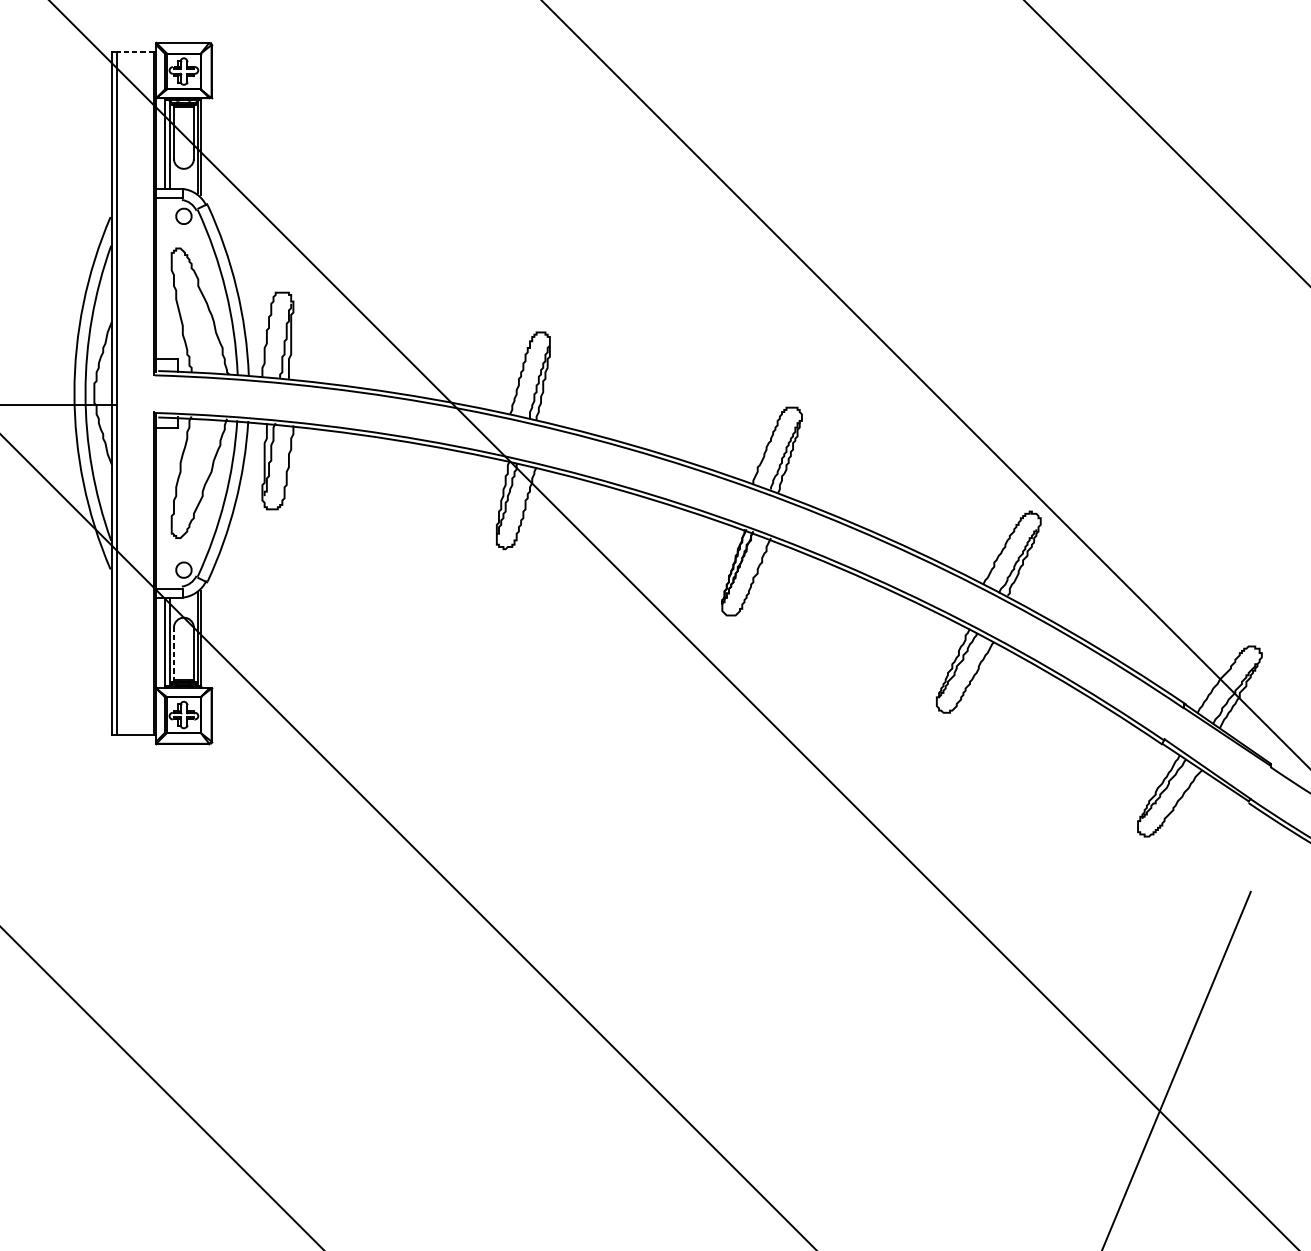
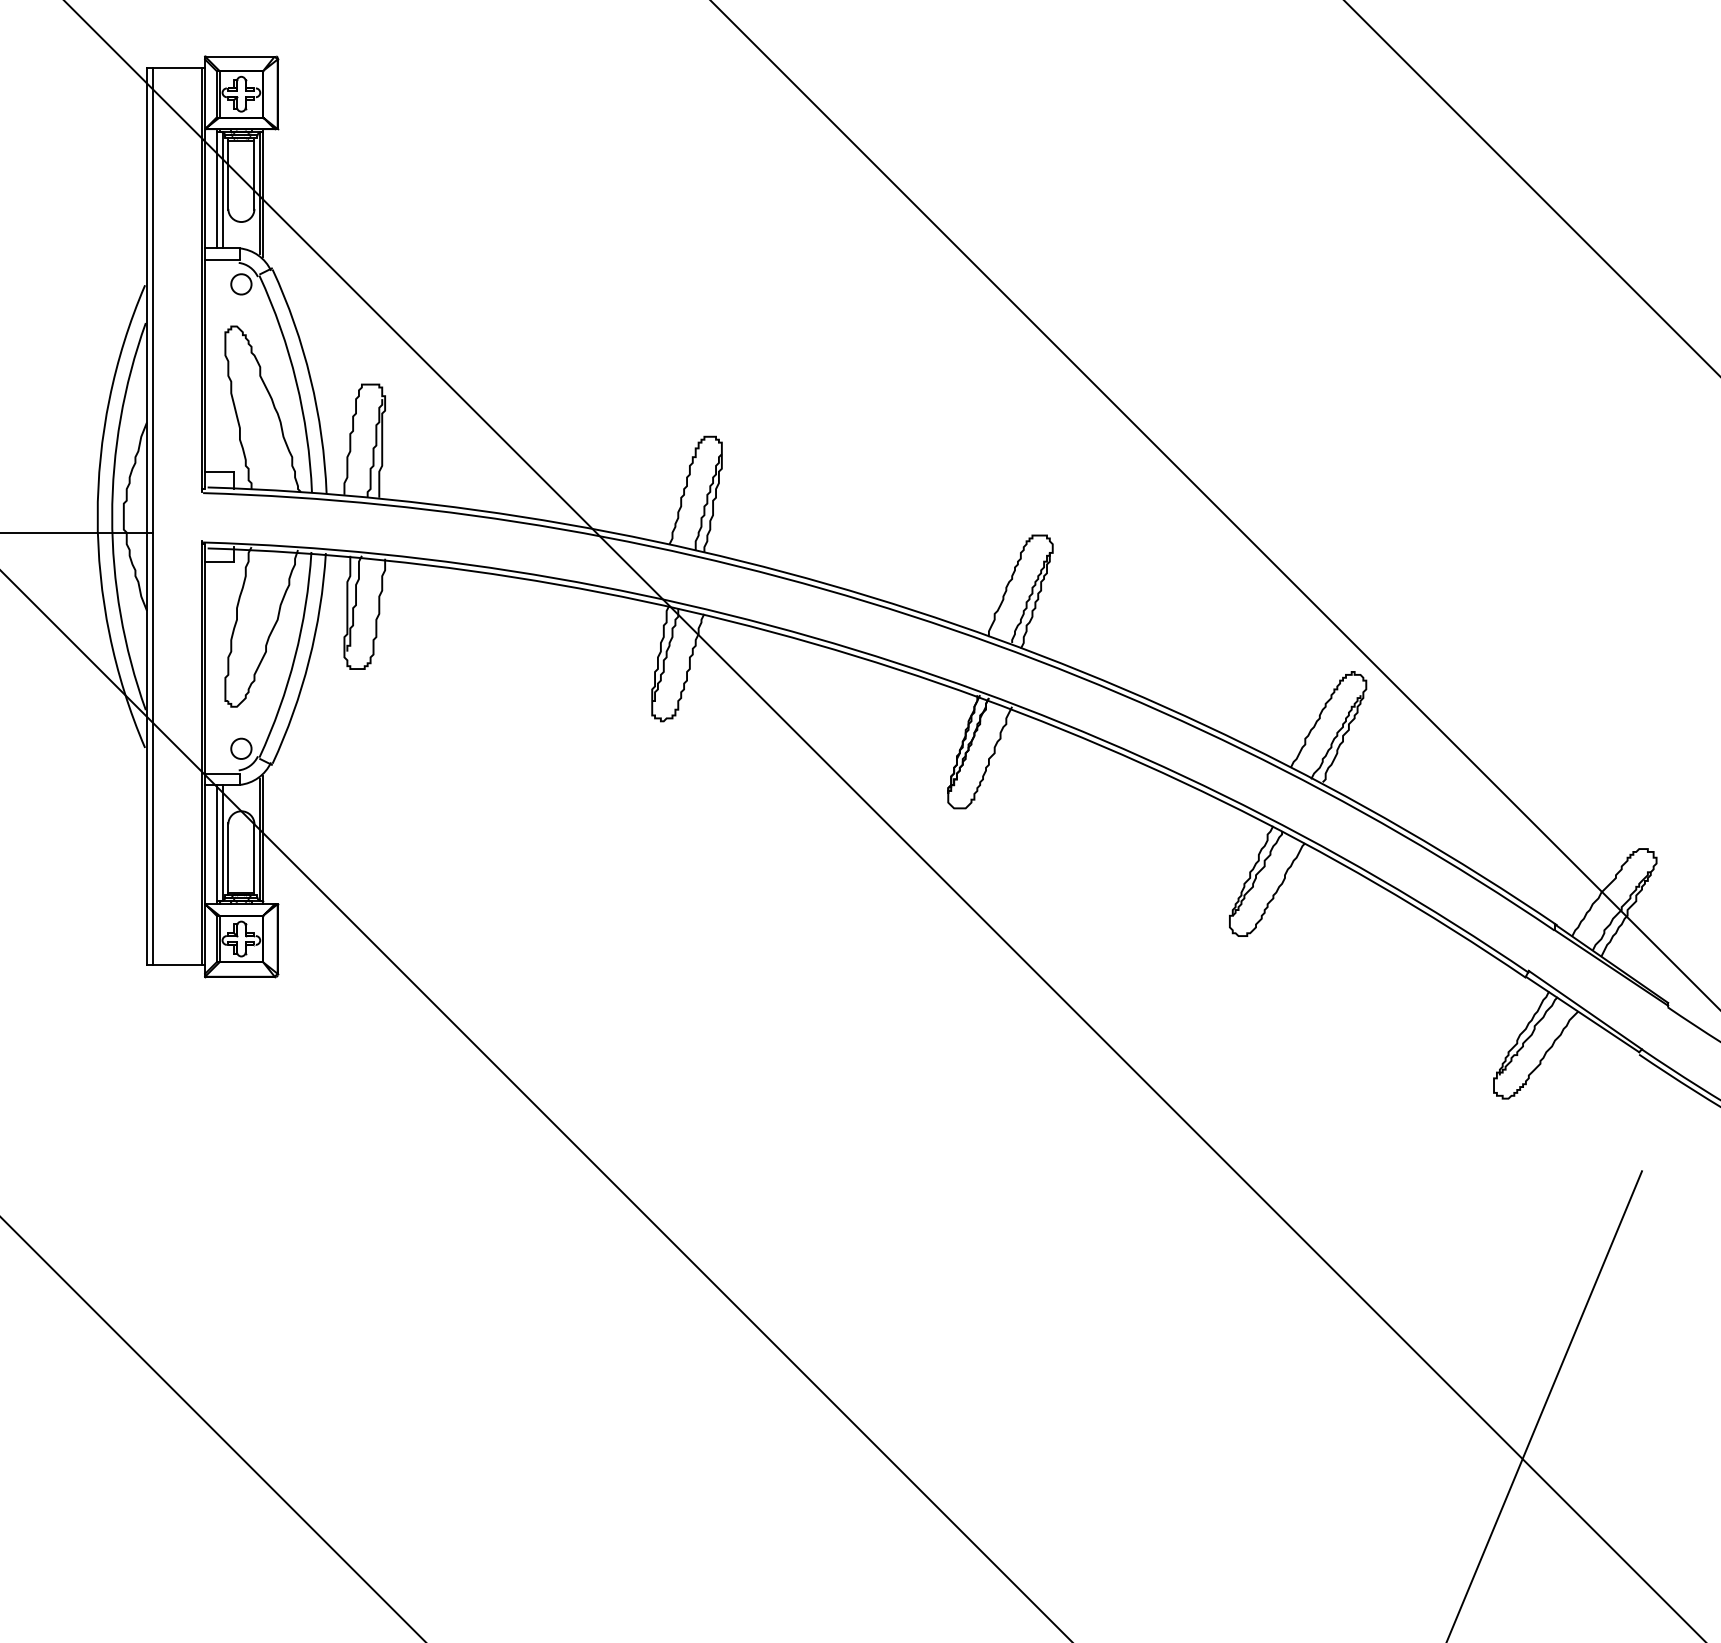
line: (135, 51) -> (177, 68), dashed -> solid
line: (174, 652) -> (228, 857), dashed -> solid

